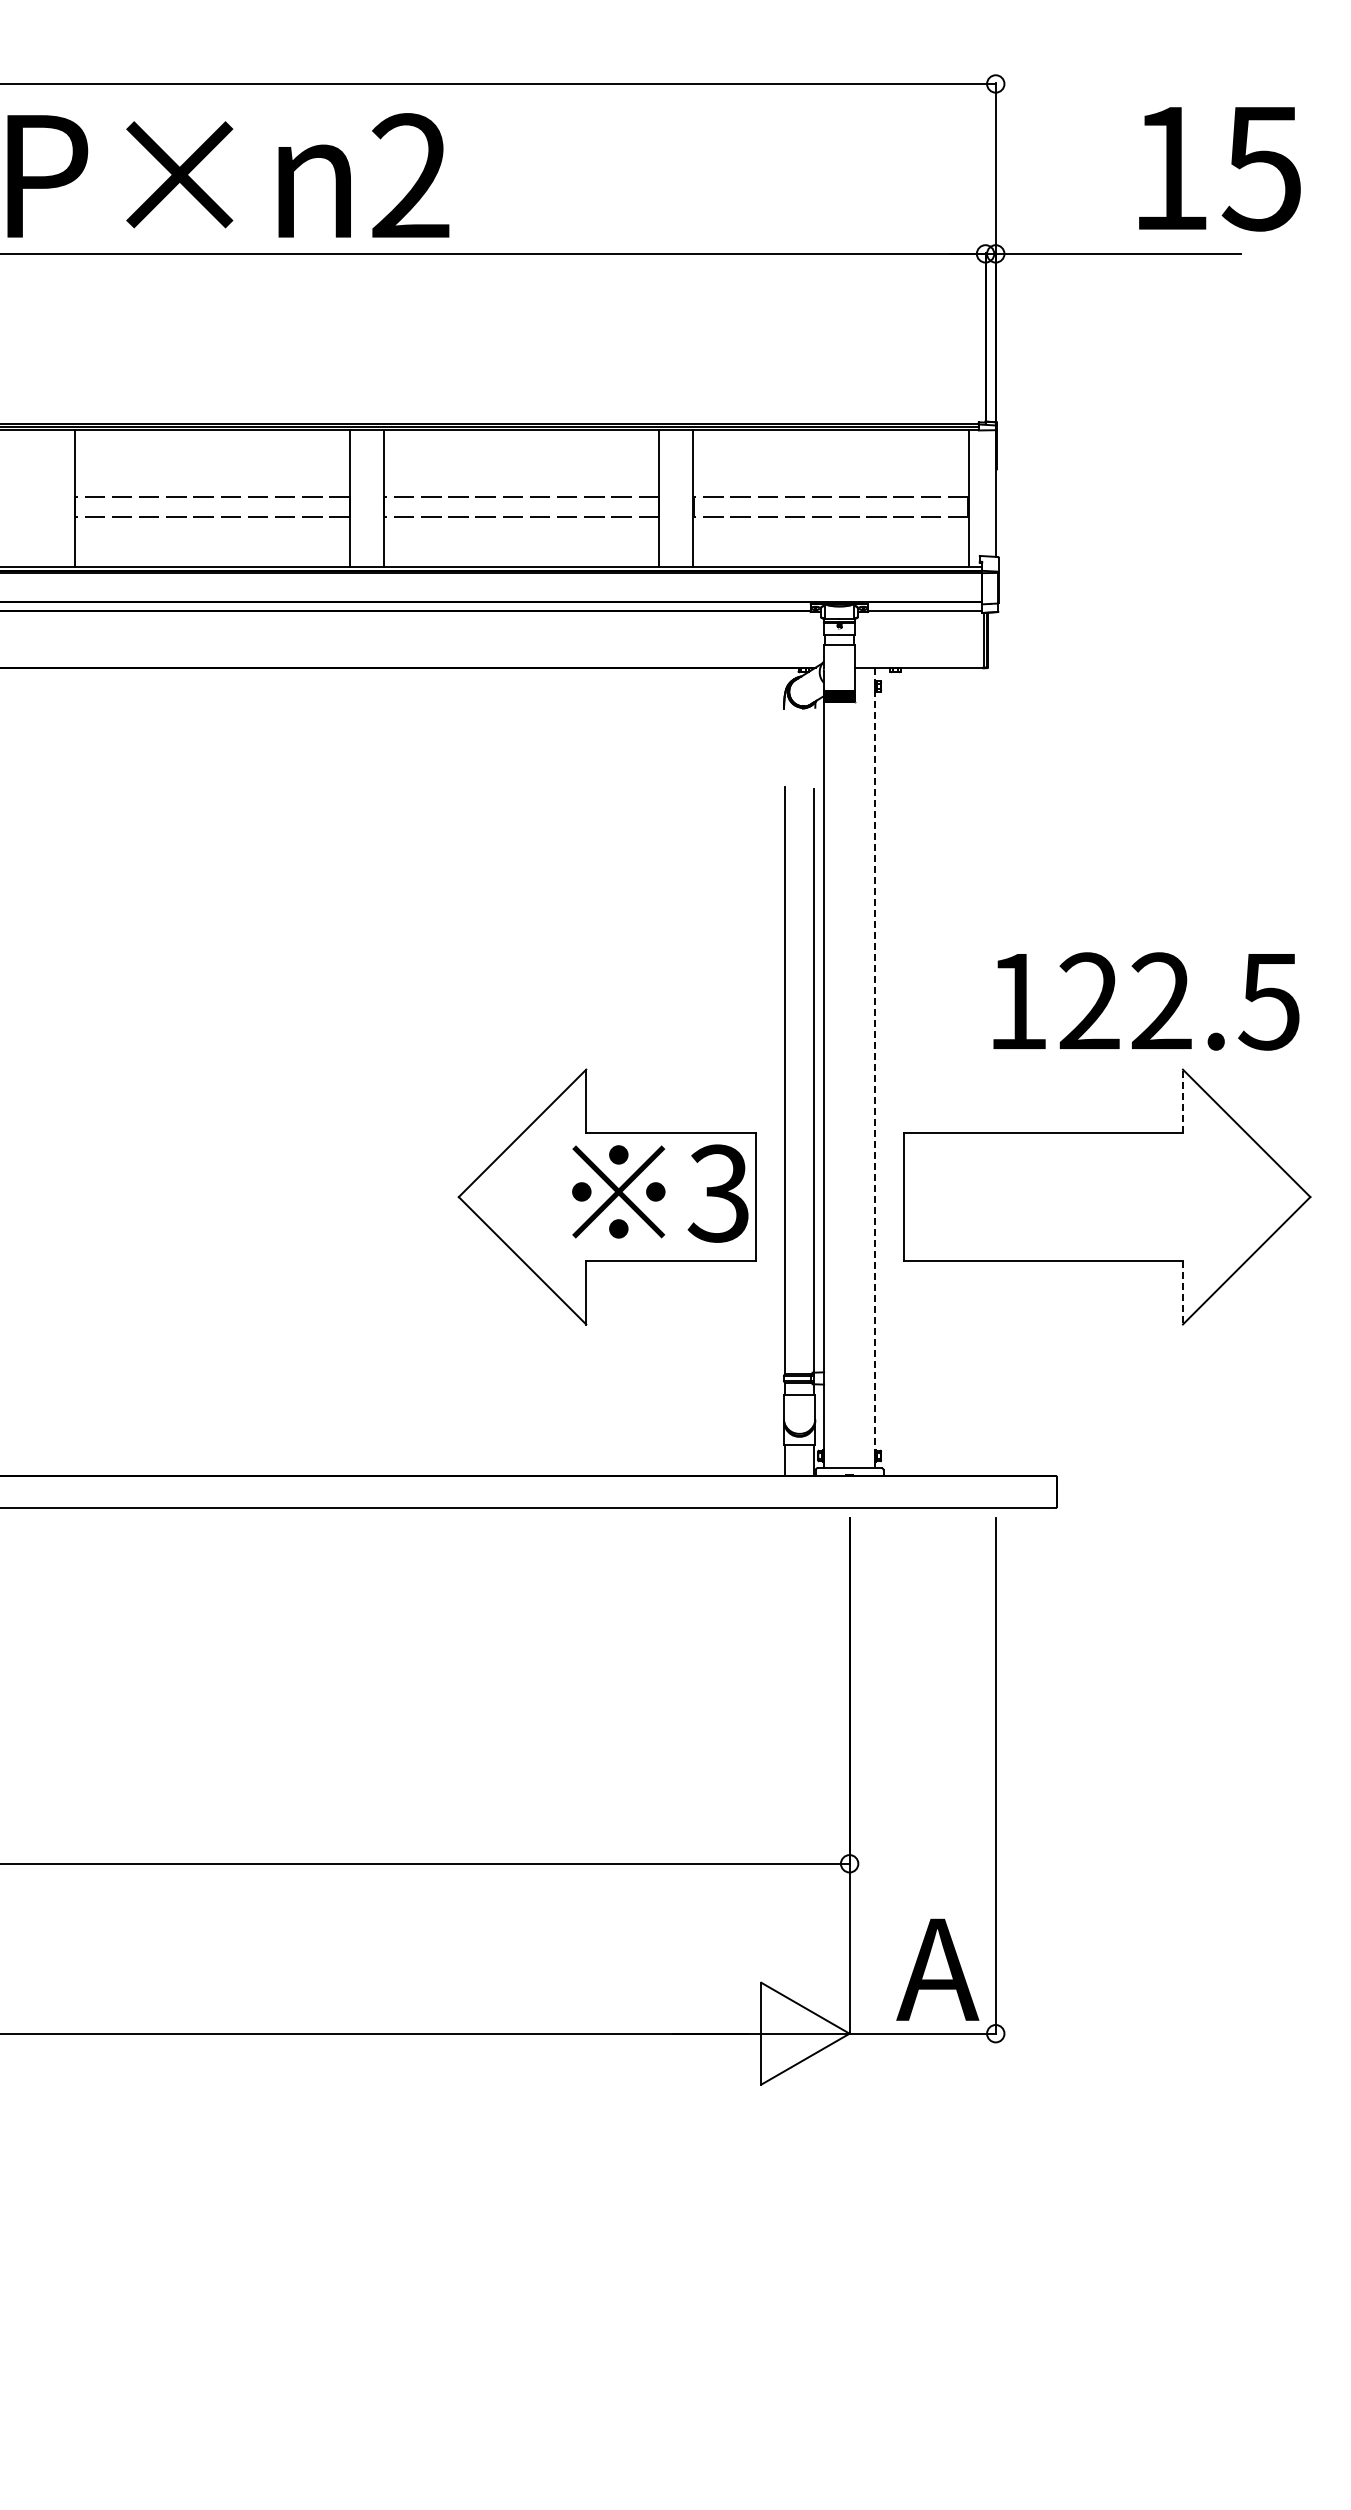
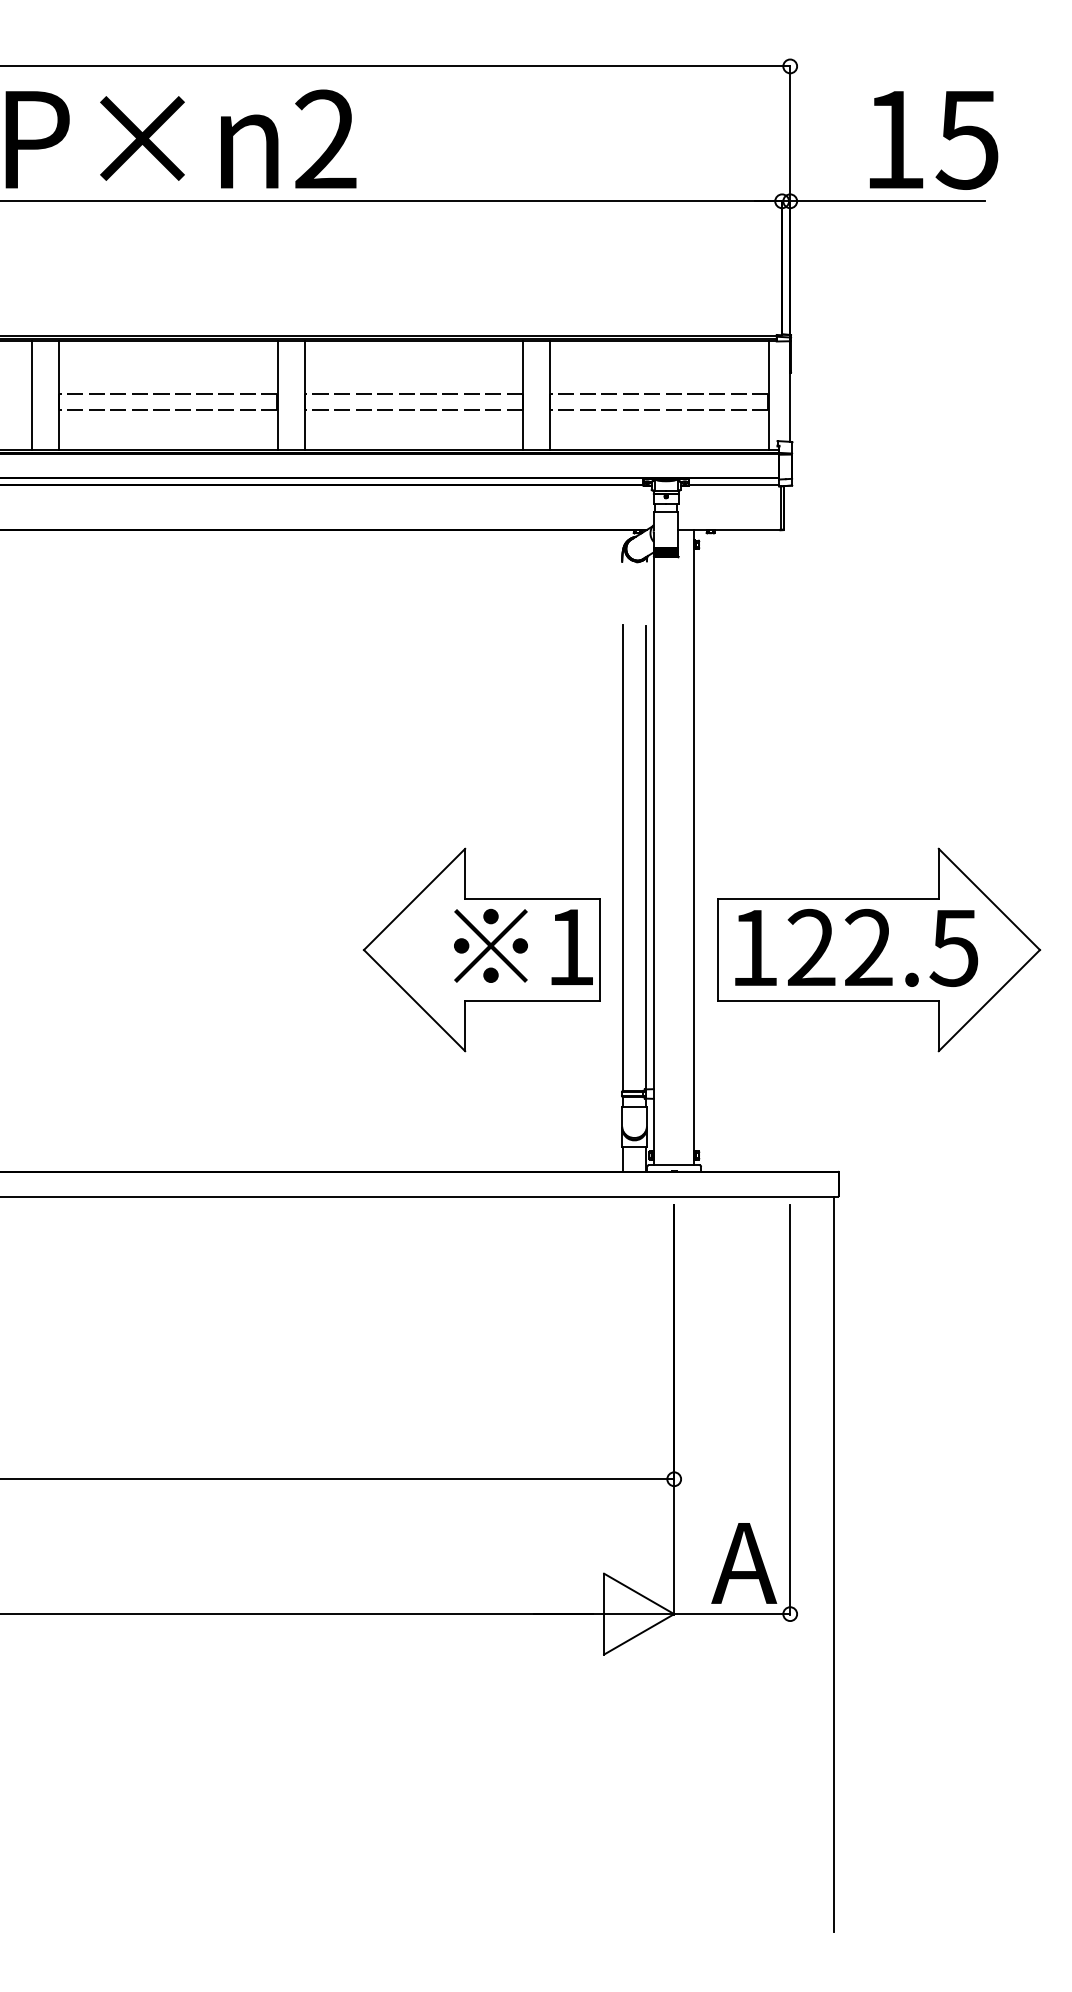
text: (1219, 169) -> (933, 140), moved
line: (40, 498) -> (31, 395), added
text: (1146, 1001) -> (856, 947), moved
line: (875, 1068) -> (694, 847), dashed -> solid
line: (1182, 1101) -> (938, 874), dashed -> solid
text: (717, 1193) -> (569, 947), 3 -> 1
line: (1182, 1292) -> (938, 1025), dashed -> solid
line: (1051, 1970) -> (834, 1563), added

